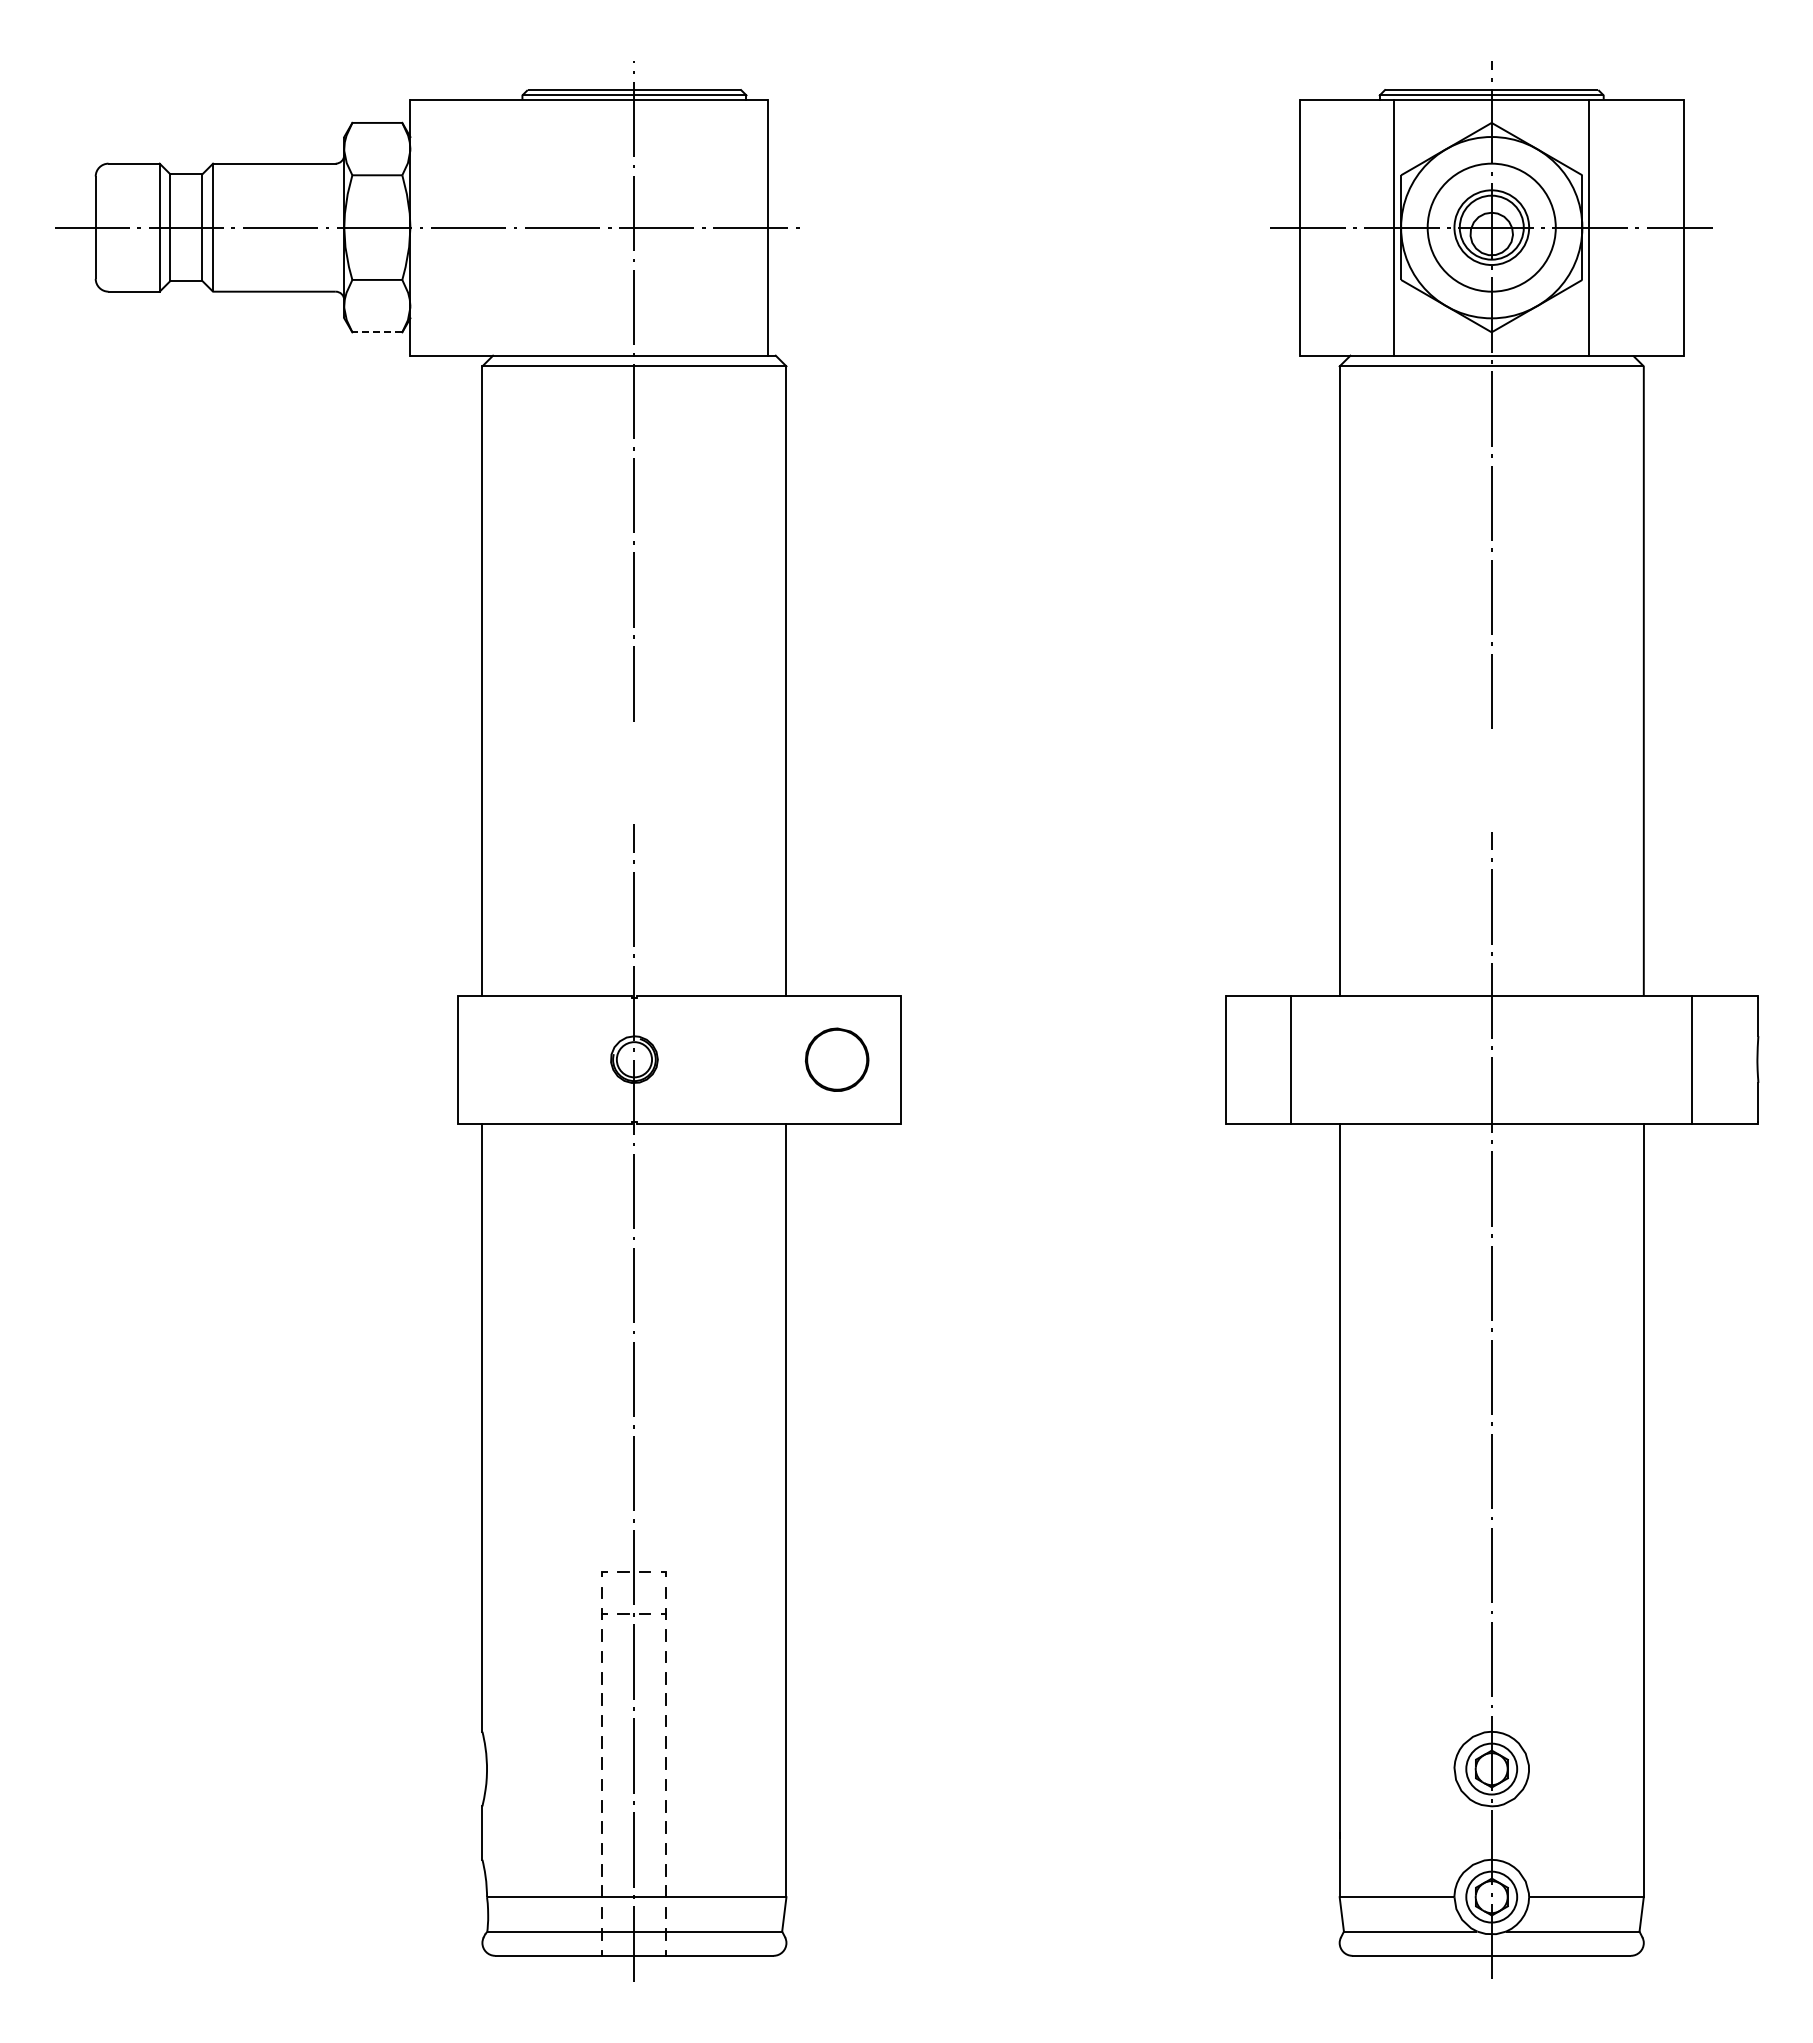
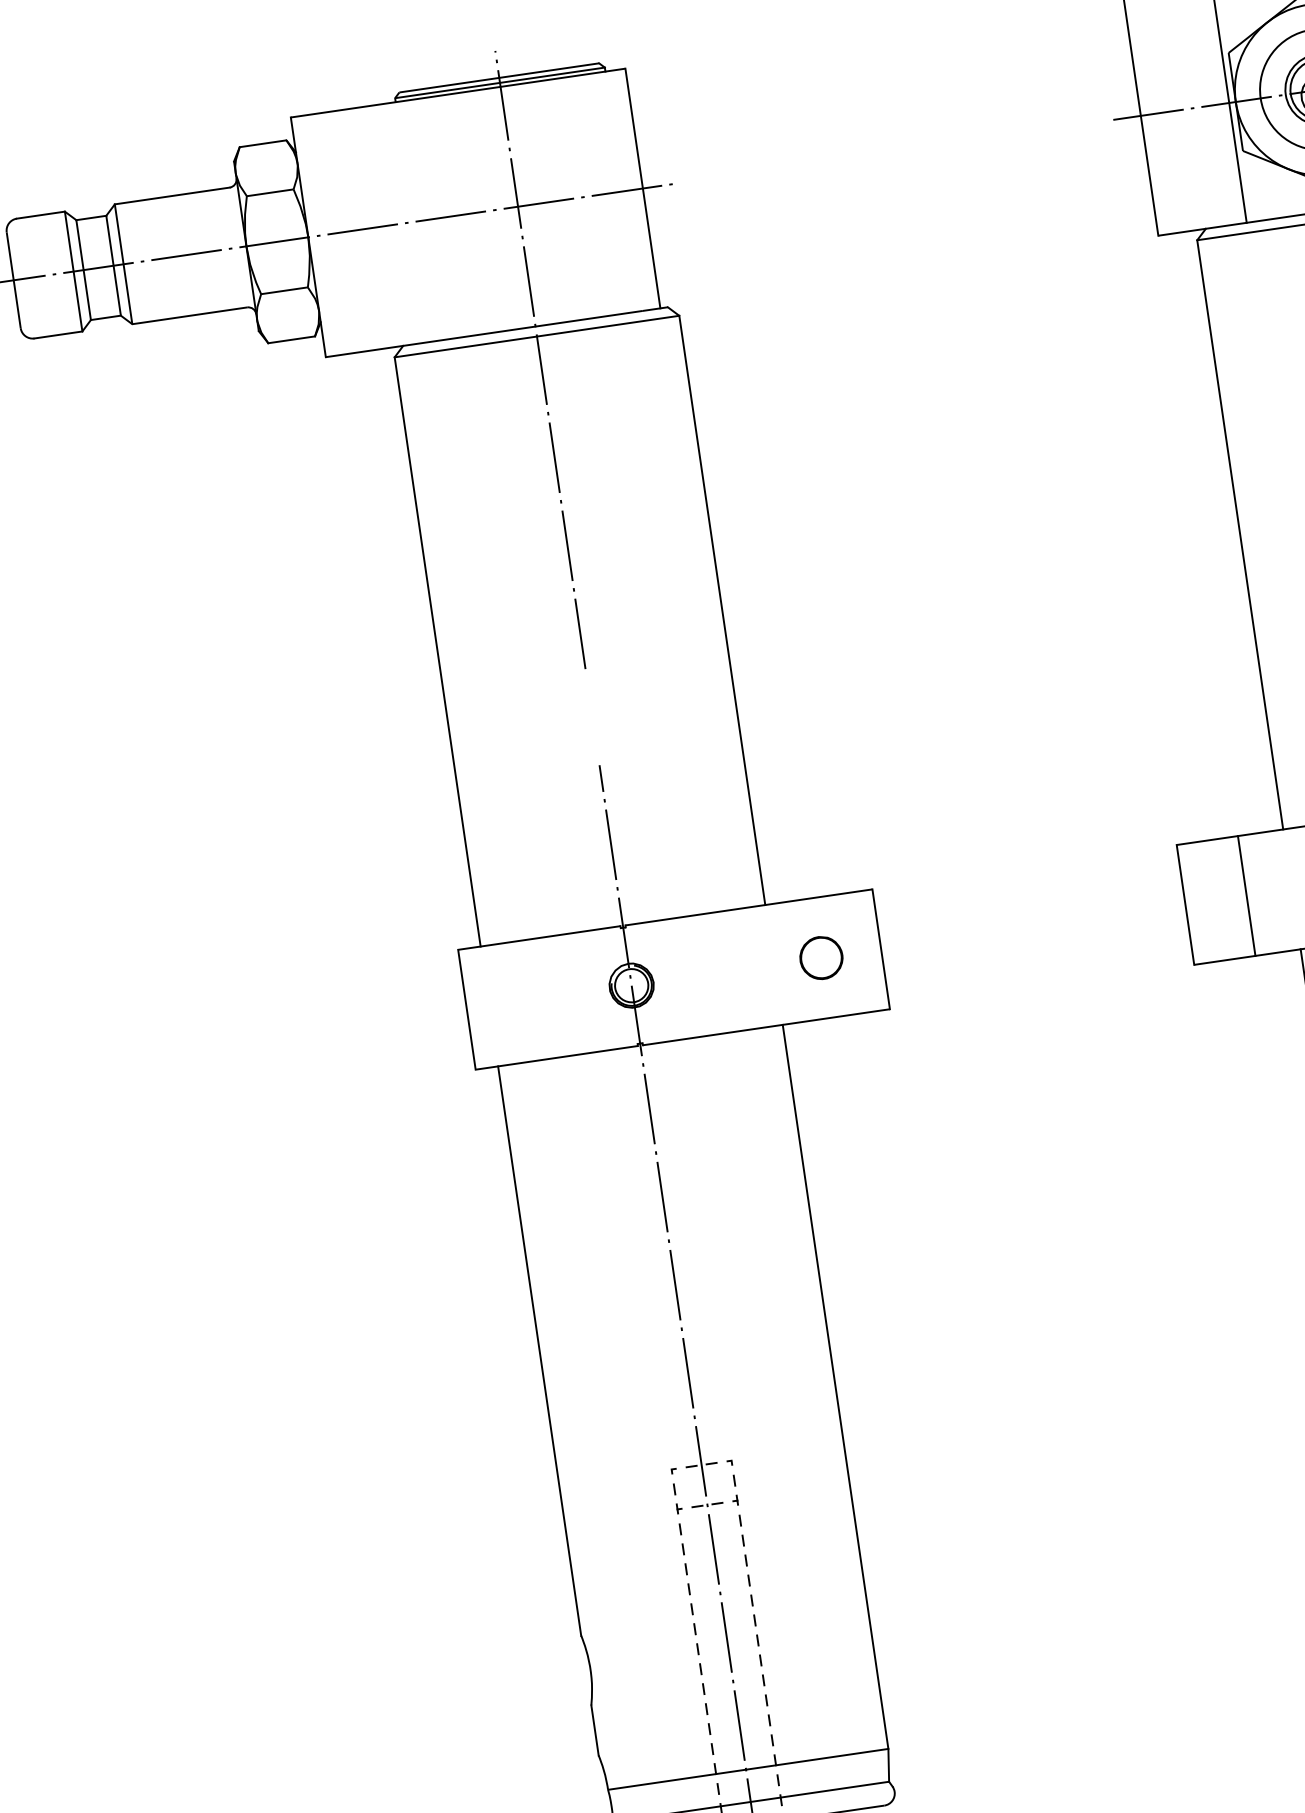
line: (377, 332) -> (291, 339), dashed -> solid
part: (836, 1059) -> (820, 957), size x0.71

